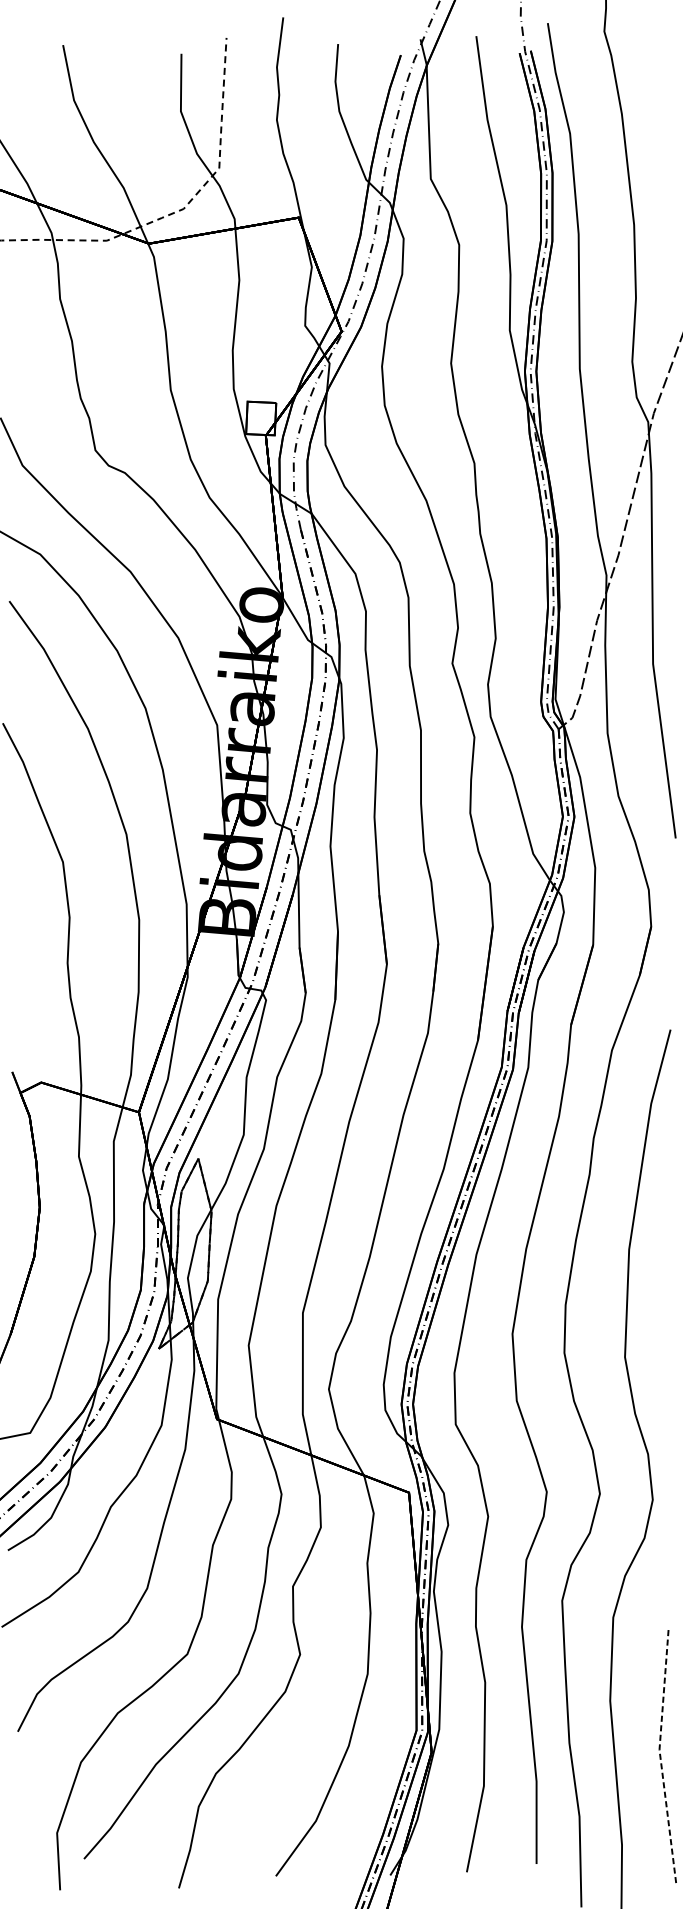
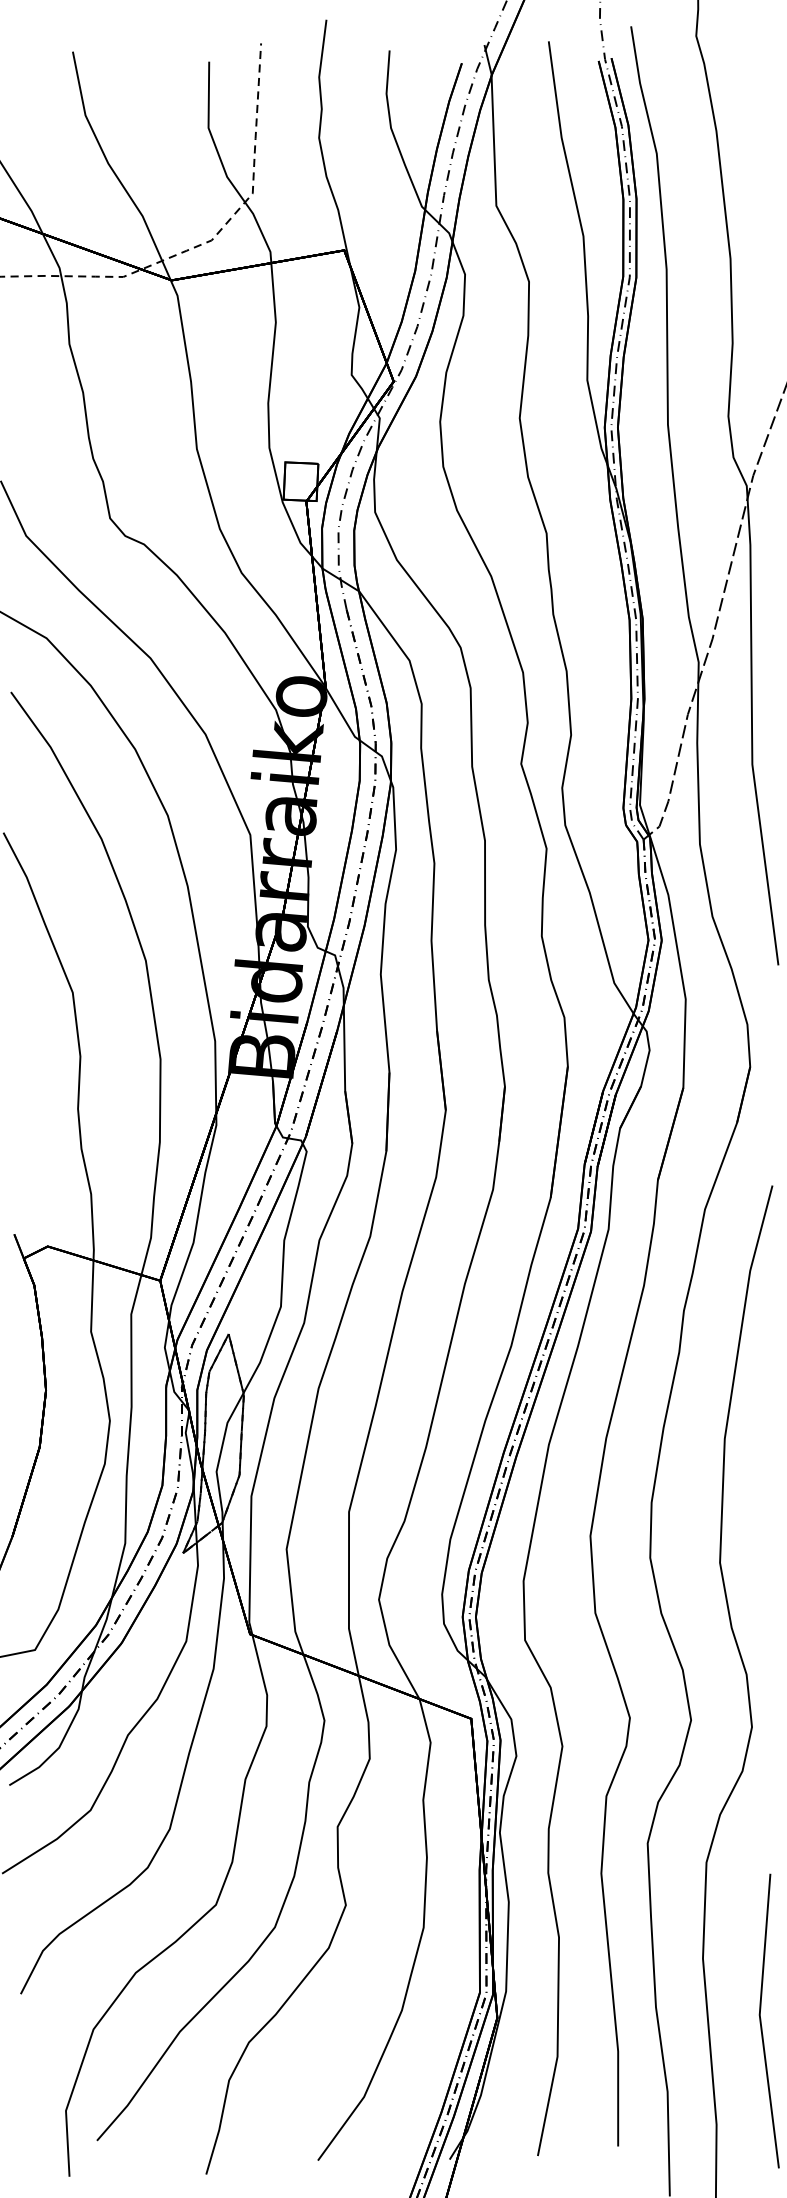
line: (660, 1754) -> (760, 2020), dashed -> solid

